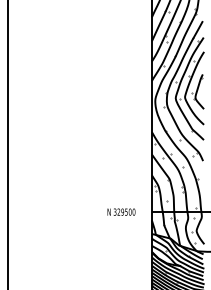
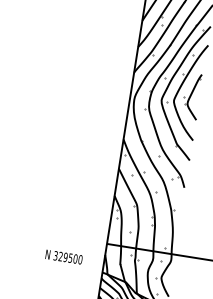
text: (121, 211) -> (64, 256), moved

